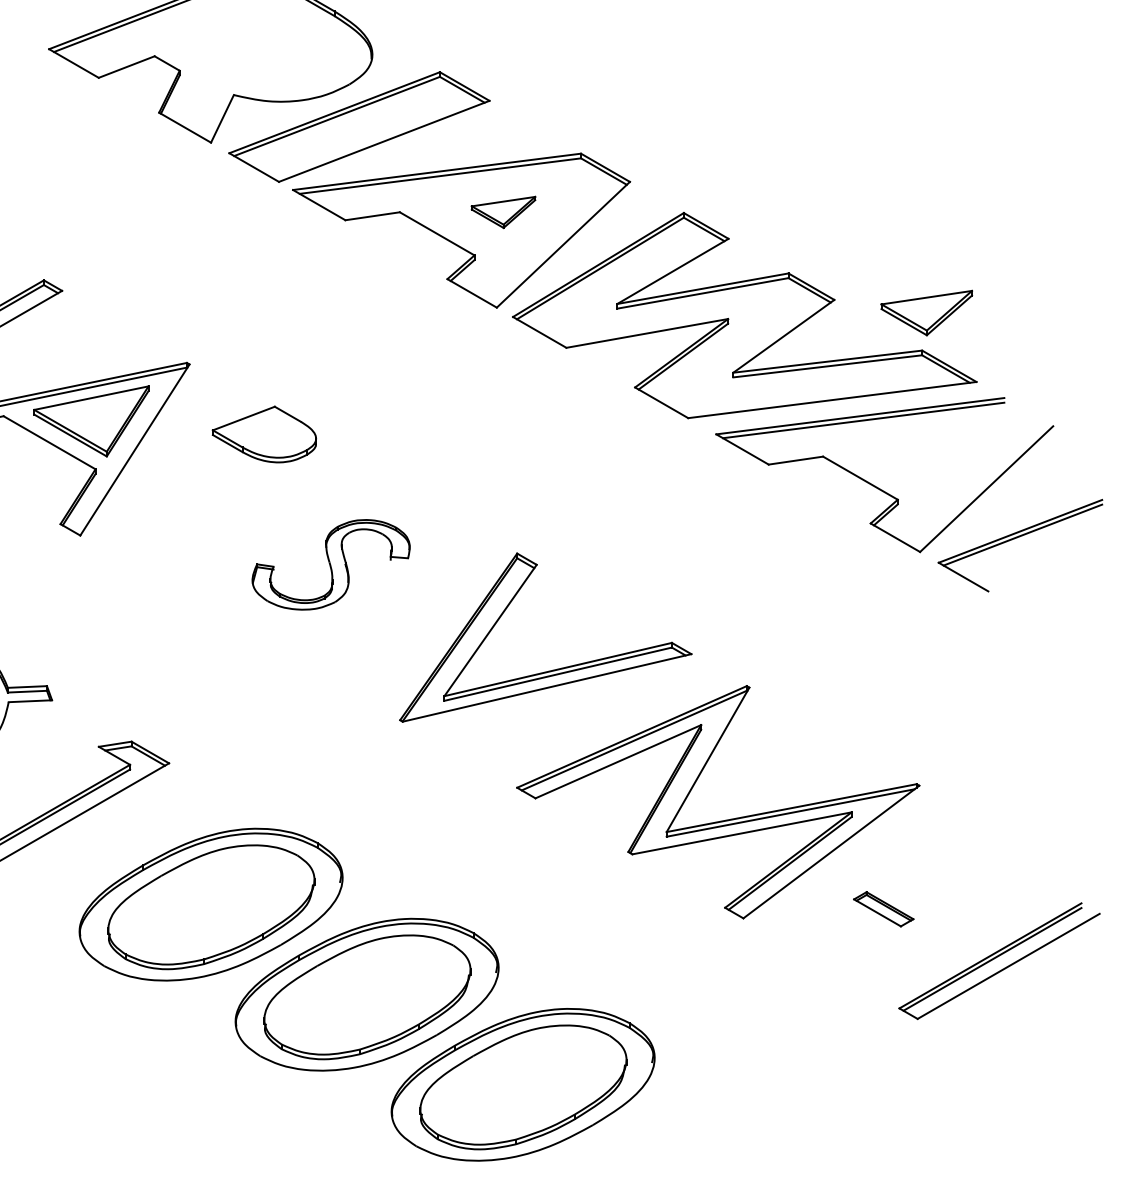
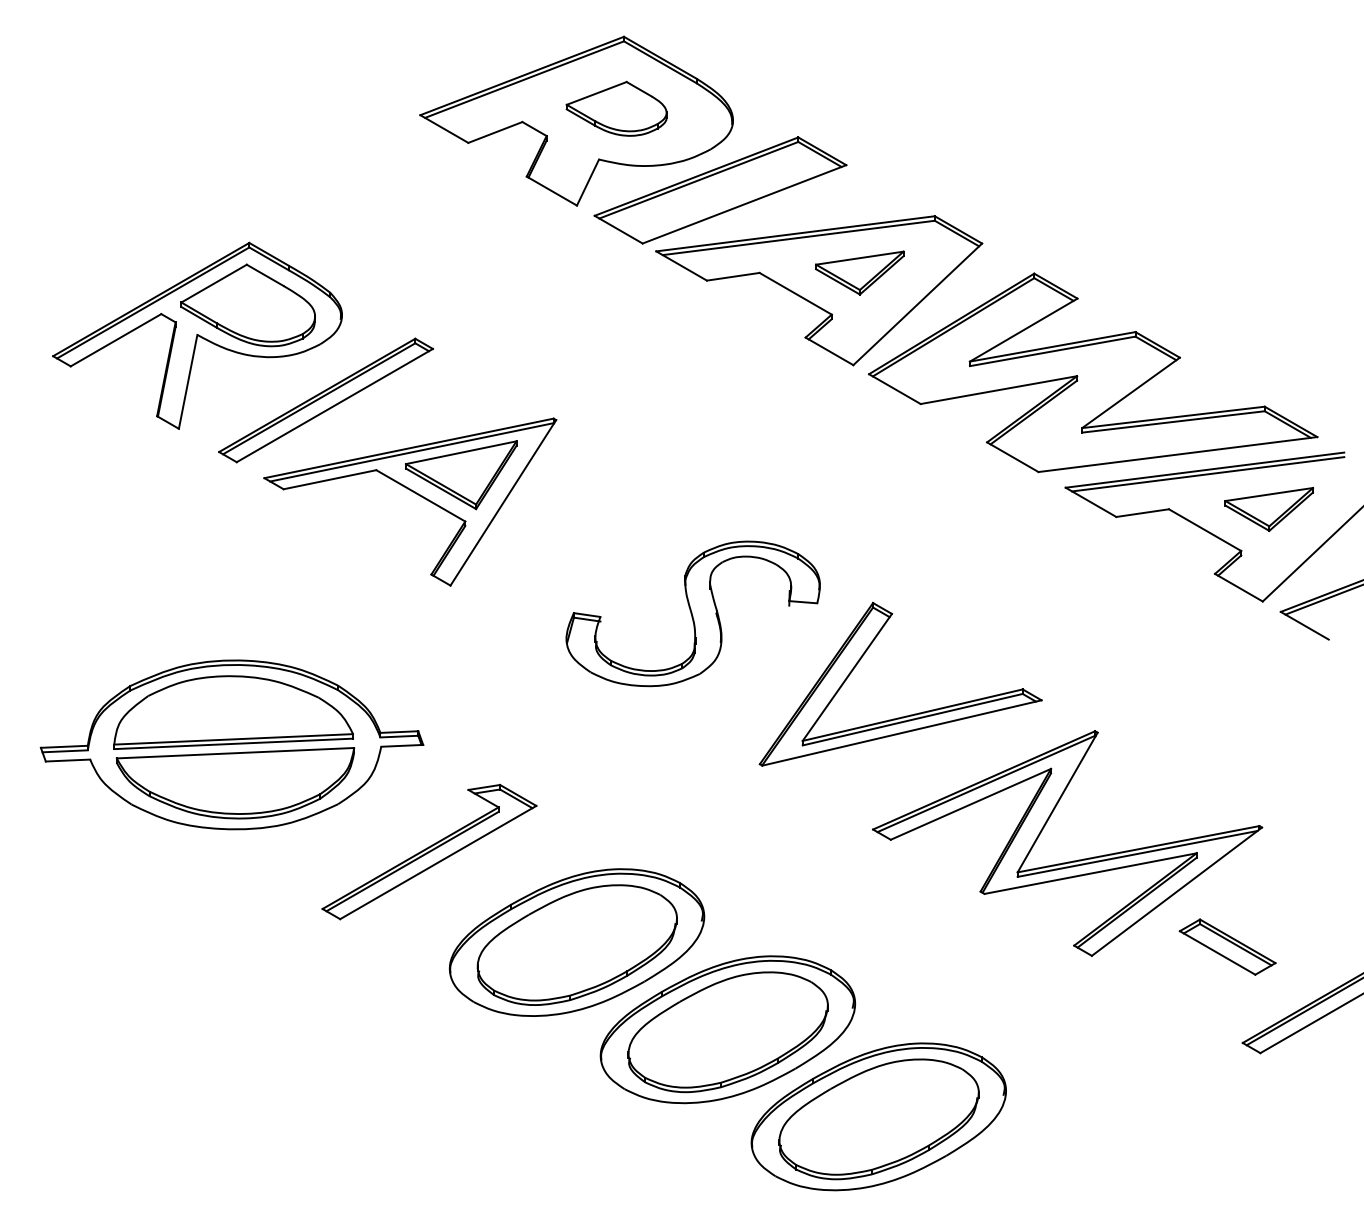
part: (503, 211) -> (859, 272), size x1.43
part: (926, 313) -> (1268, 509), moved
part: (264, 434) -> (616, 108), moved
part: (330, 564) -> (692, 613), size x1.67
part: (883, 908) -> (1227, 946), size x1.67

